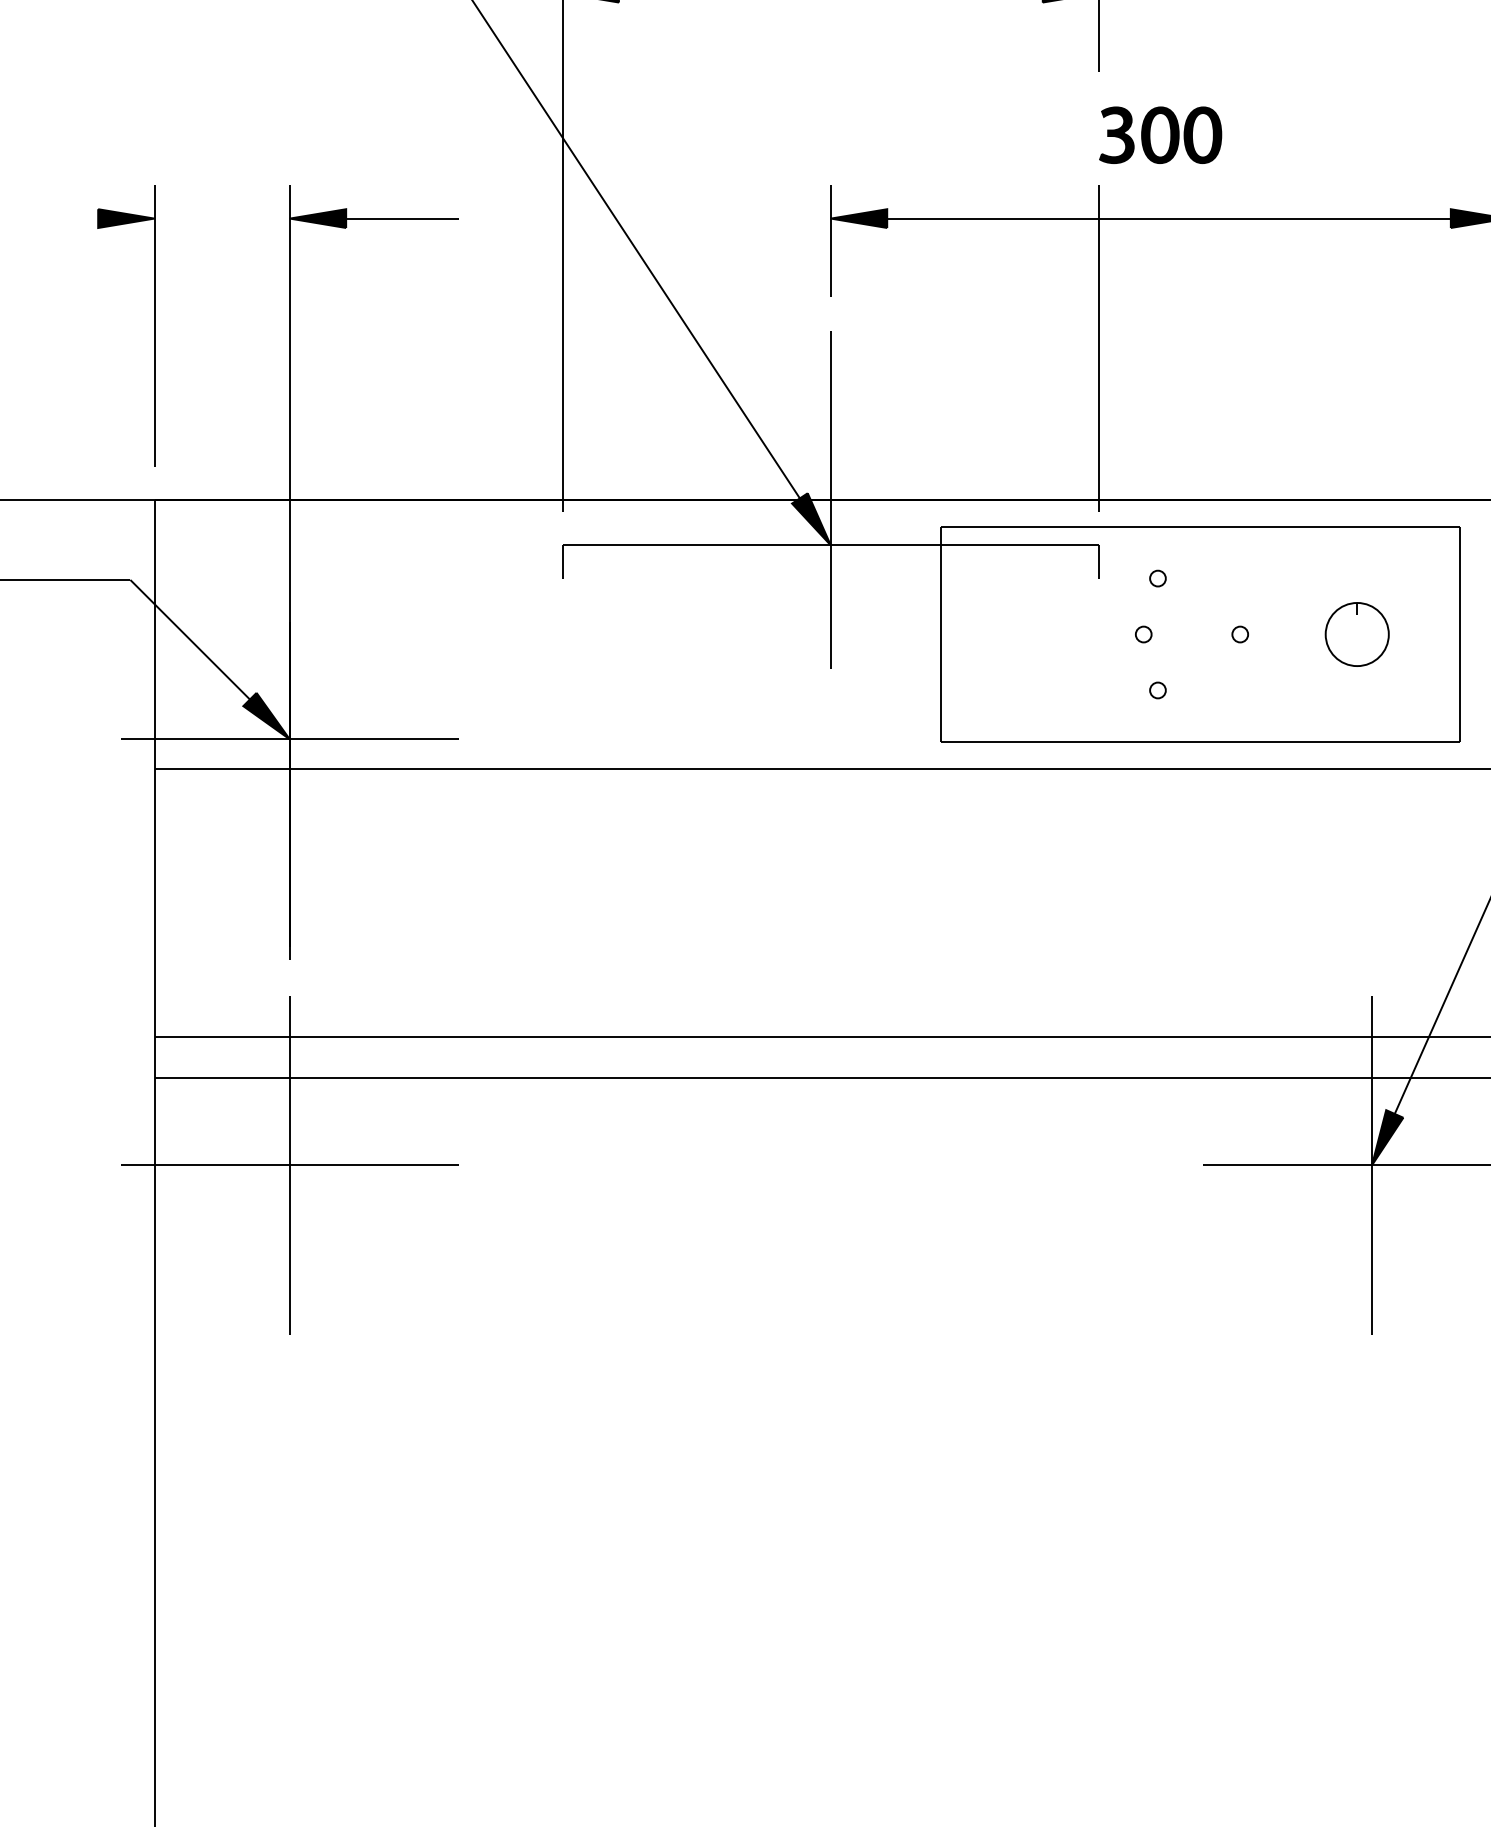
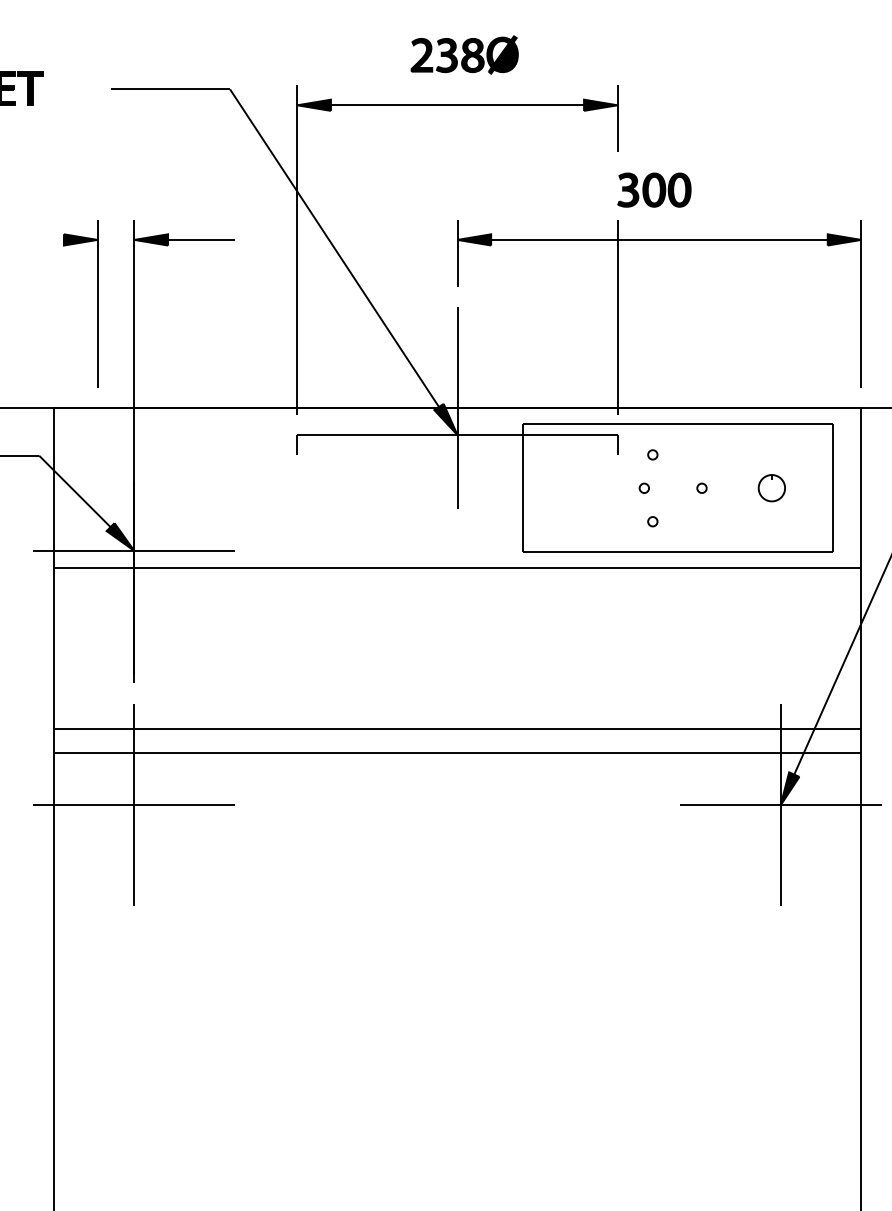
part: (154, 325) -> (97, 303), moved
part: (1356, 633) -> (771, 487), size x0.7

